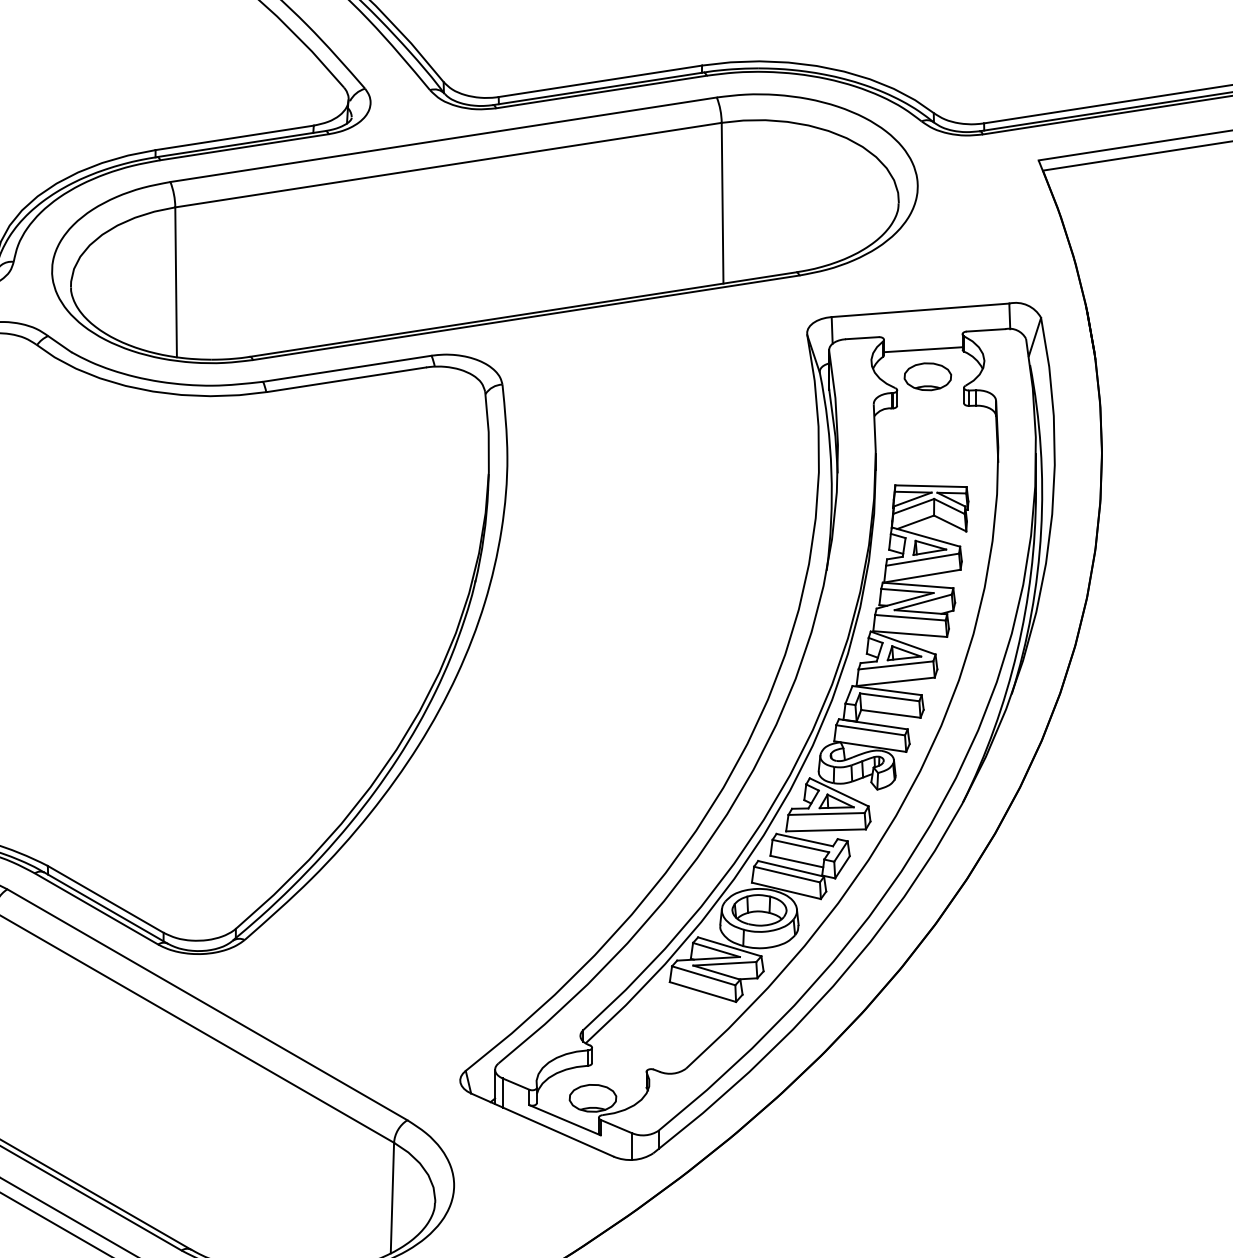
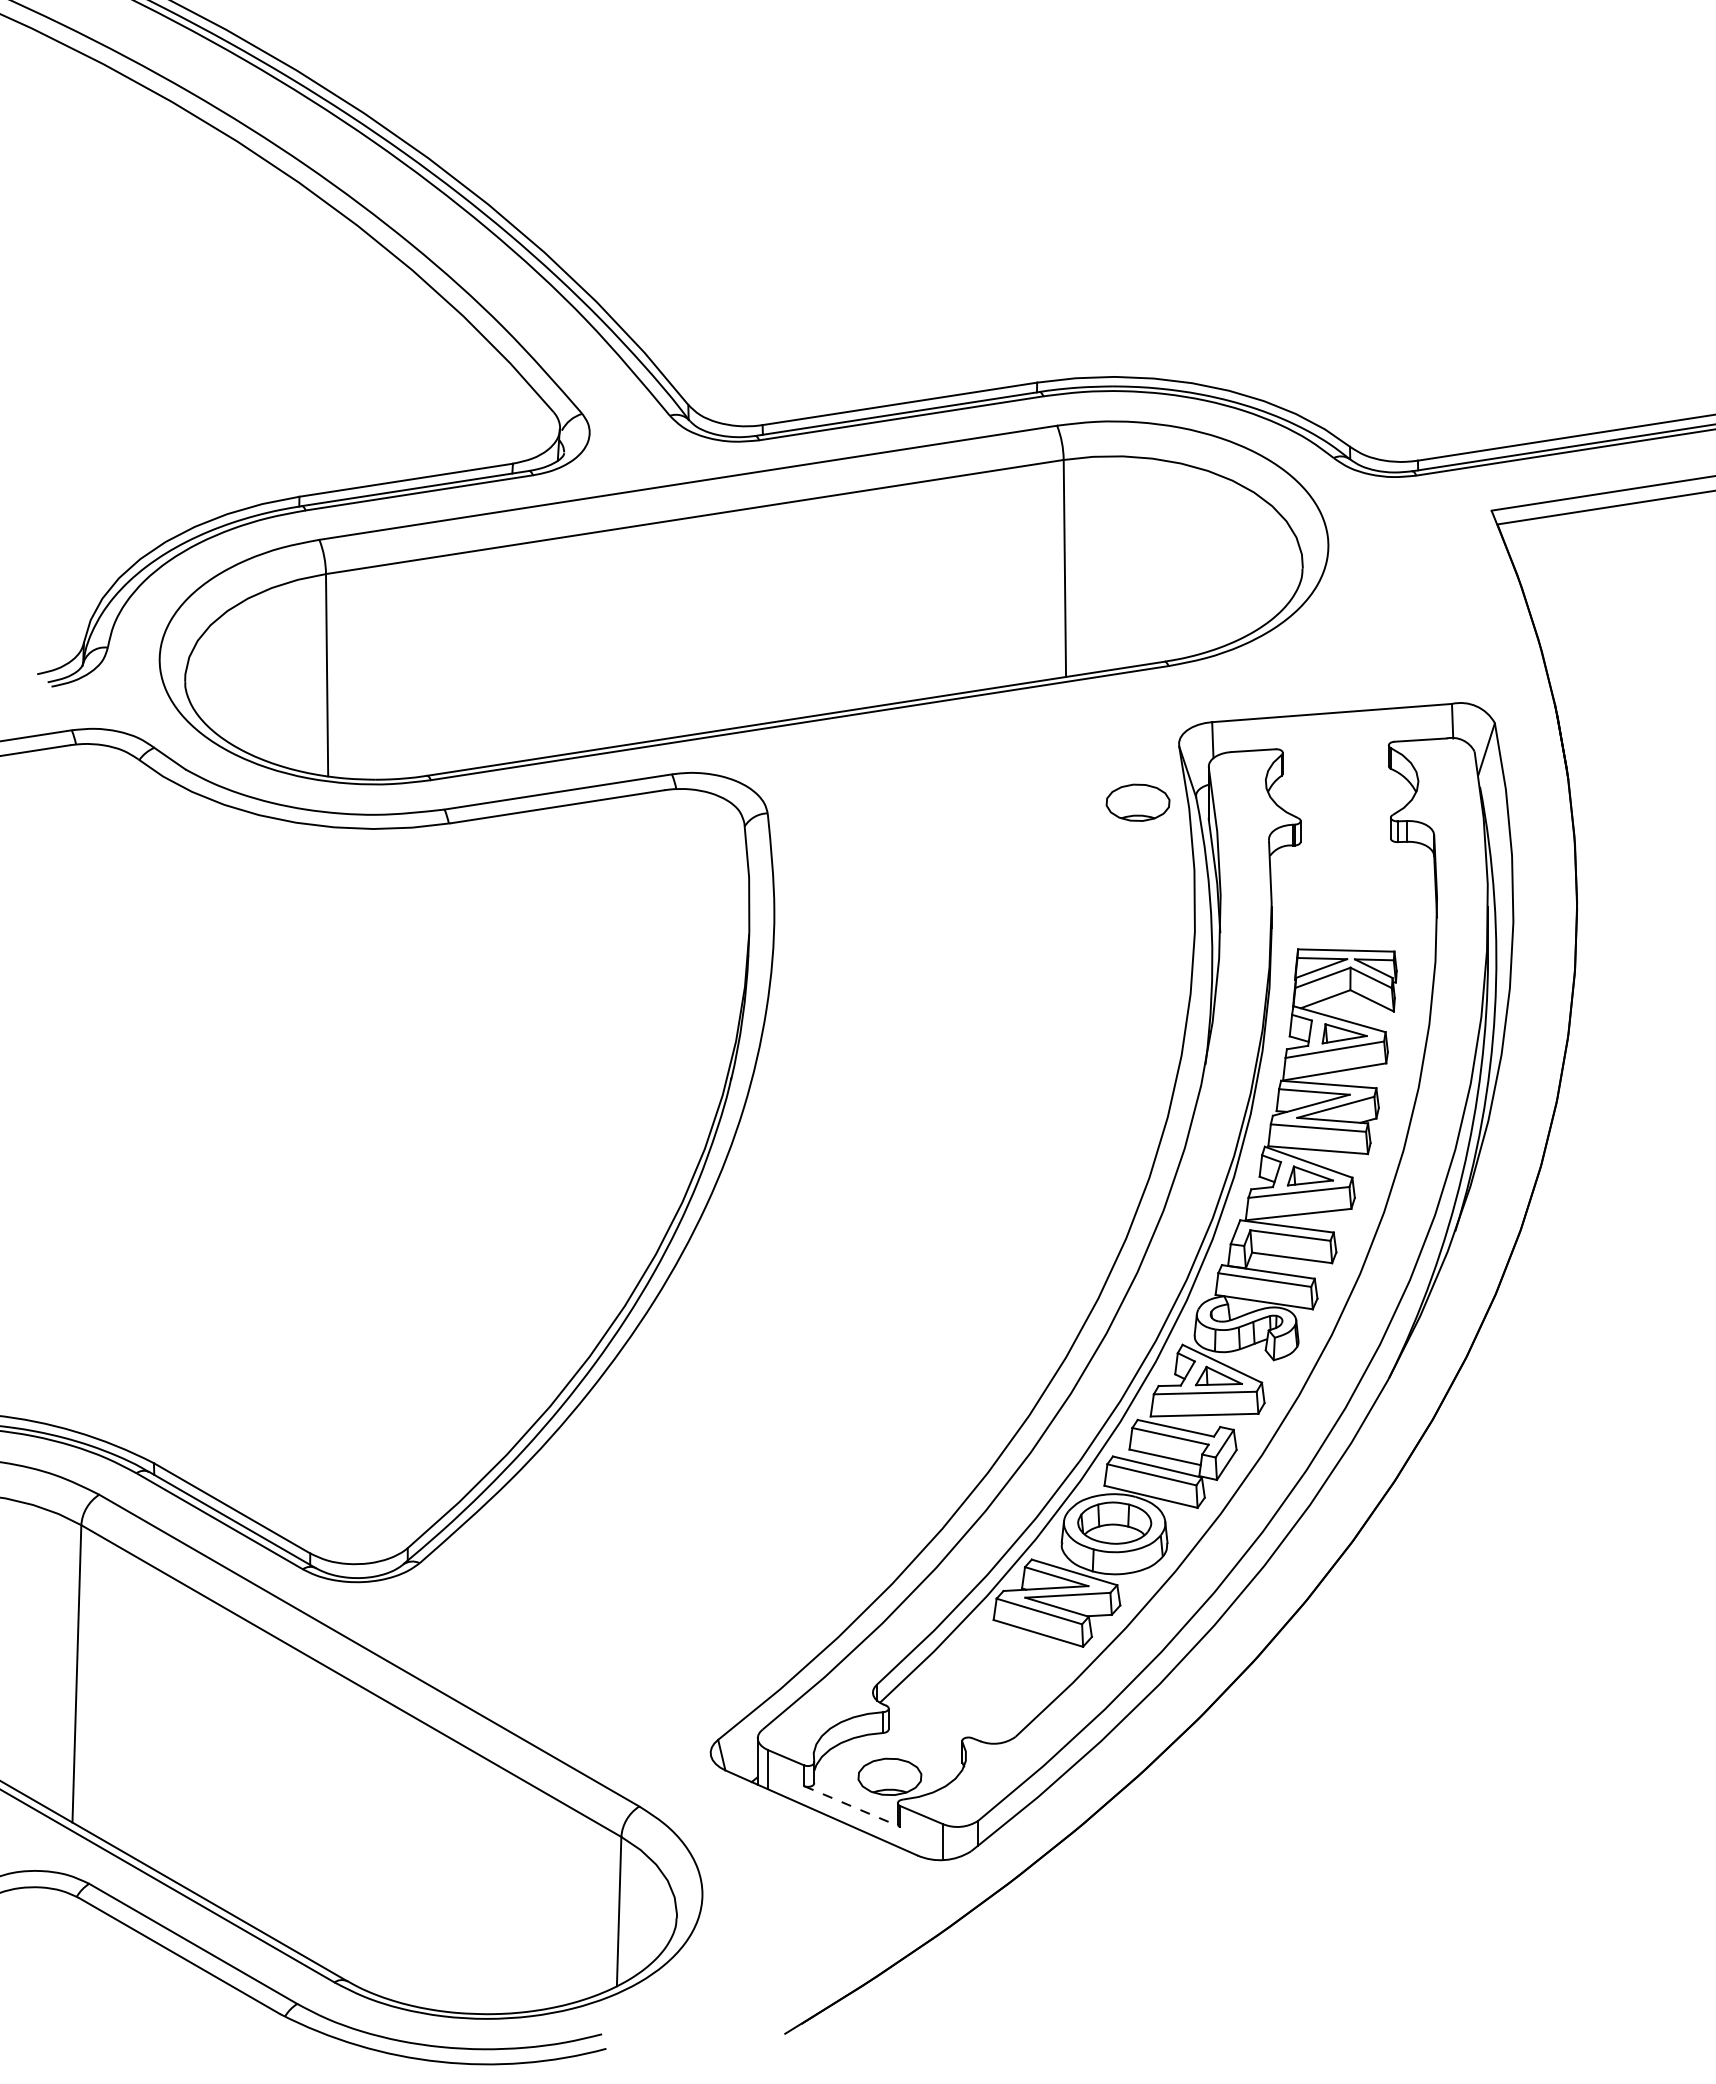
line: (923, 349) -> (1335, 765), removed
part: (927, 376) -> (1137, 802), moved
line: (565, 1120) -> (852, 1806), solid -> dashed

